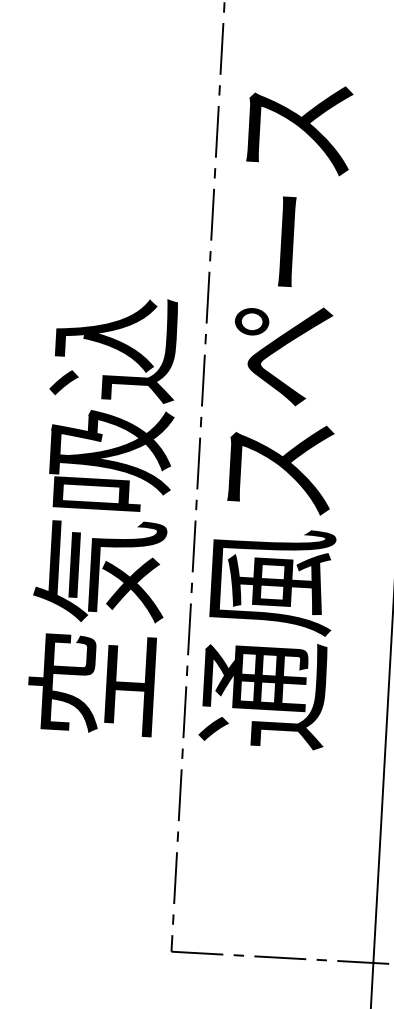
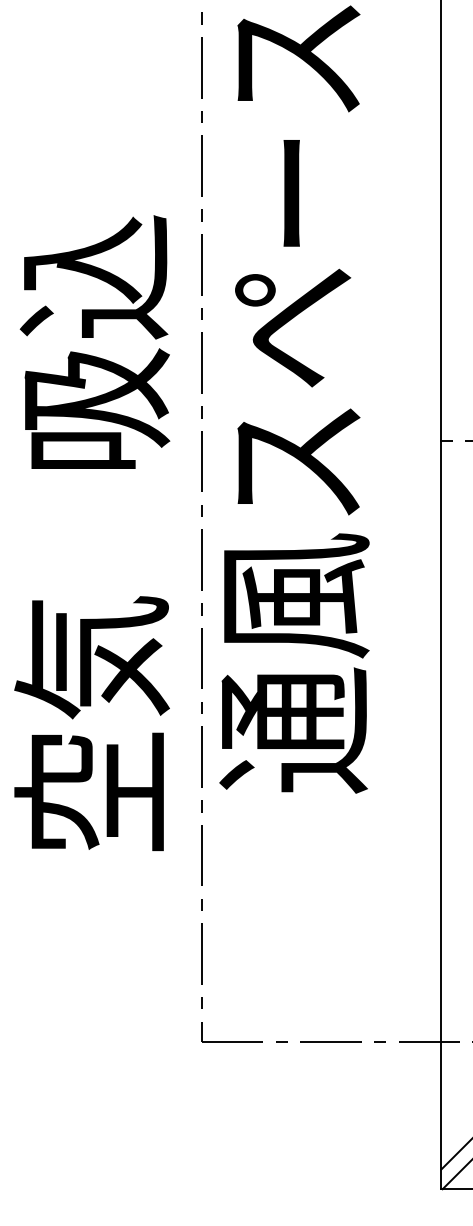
text: (111, 402) -> (94, 341), moved
text: (96, 626) -> (91, 723), moved

